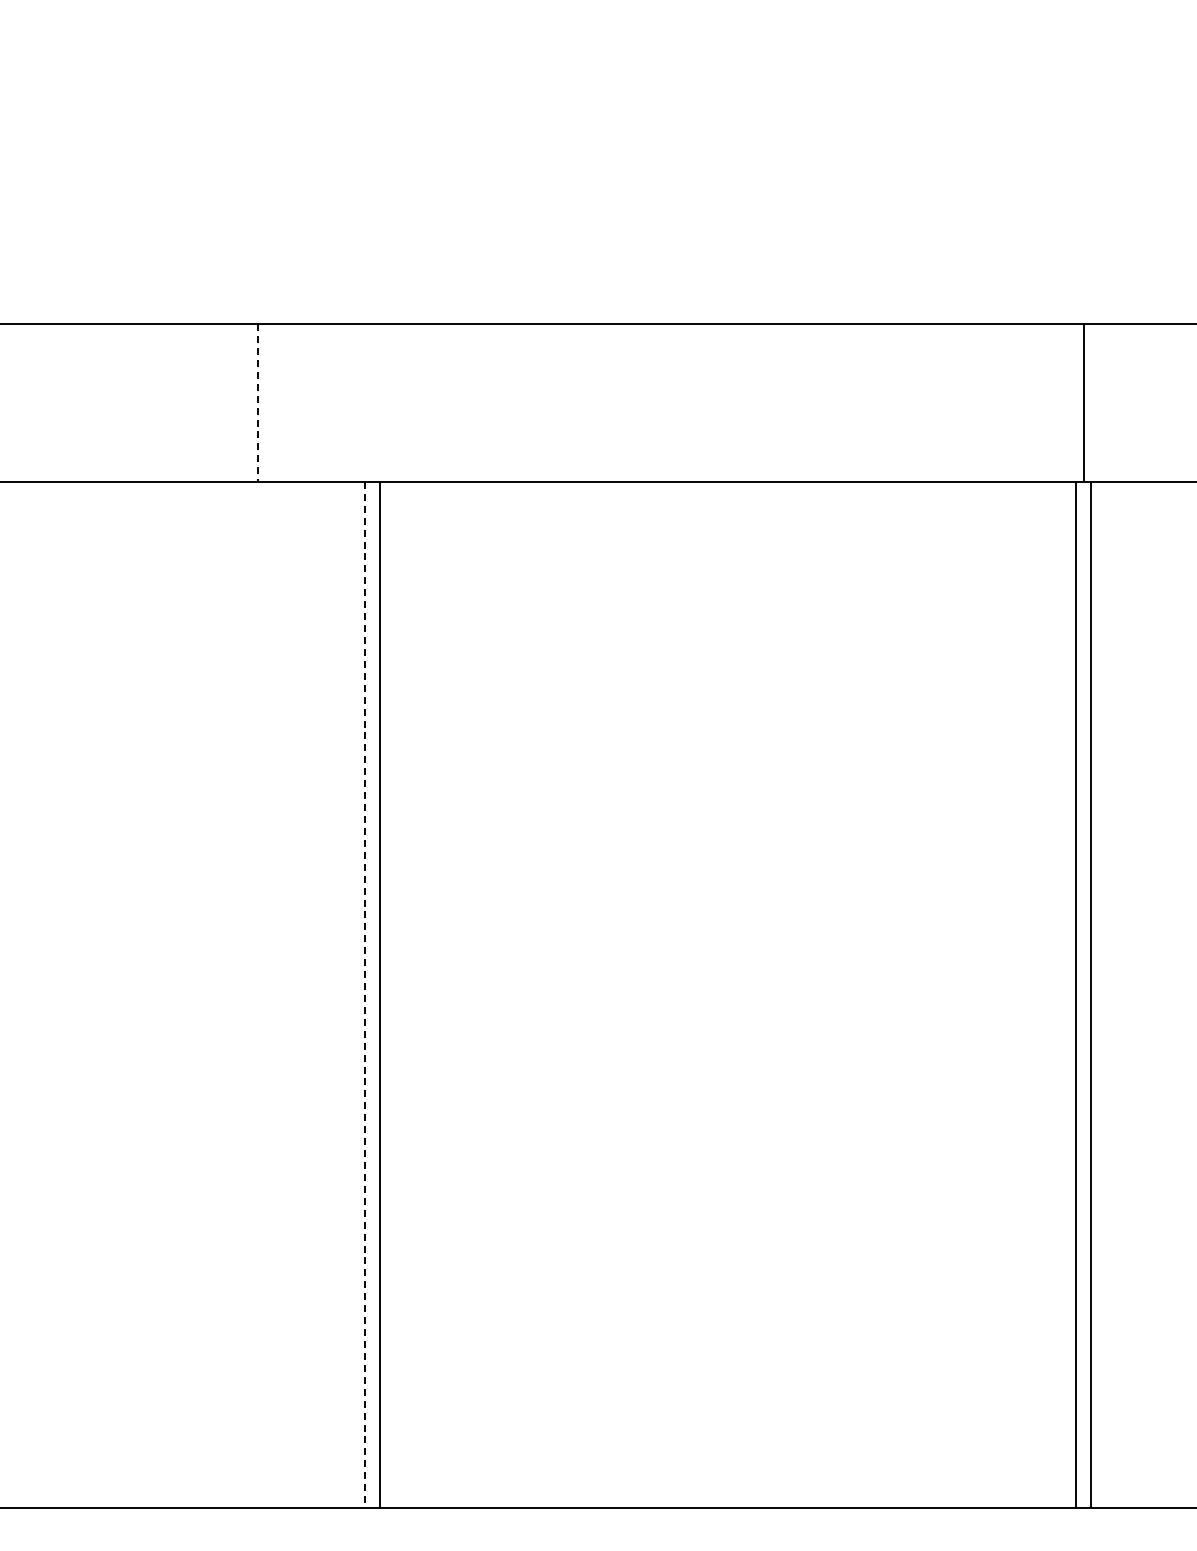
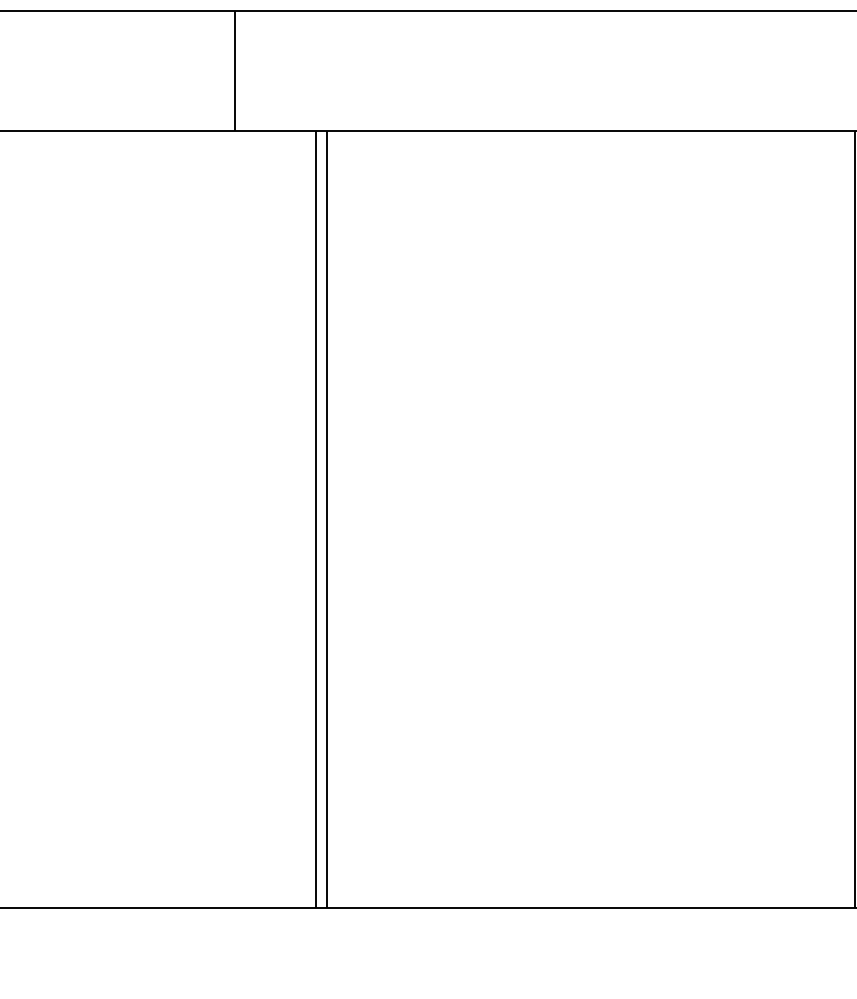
line: (257, 402) -> (234, 70), dashed -> solid
line: (364, 994) -> (315, 519), dashed -> solid

